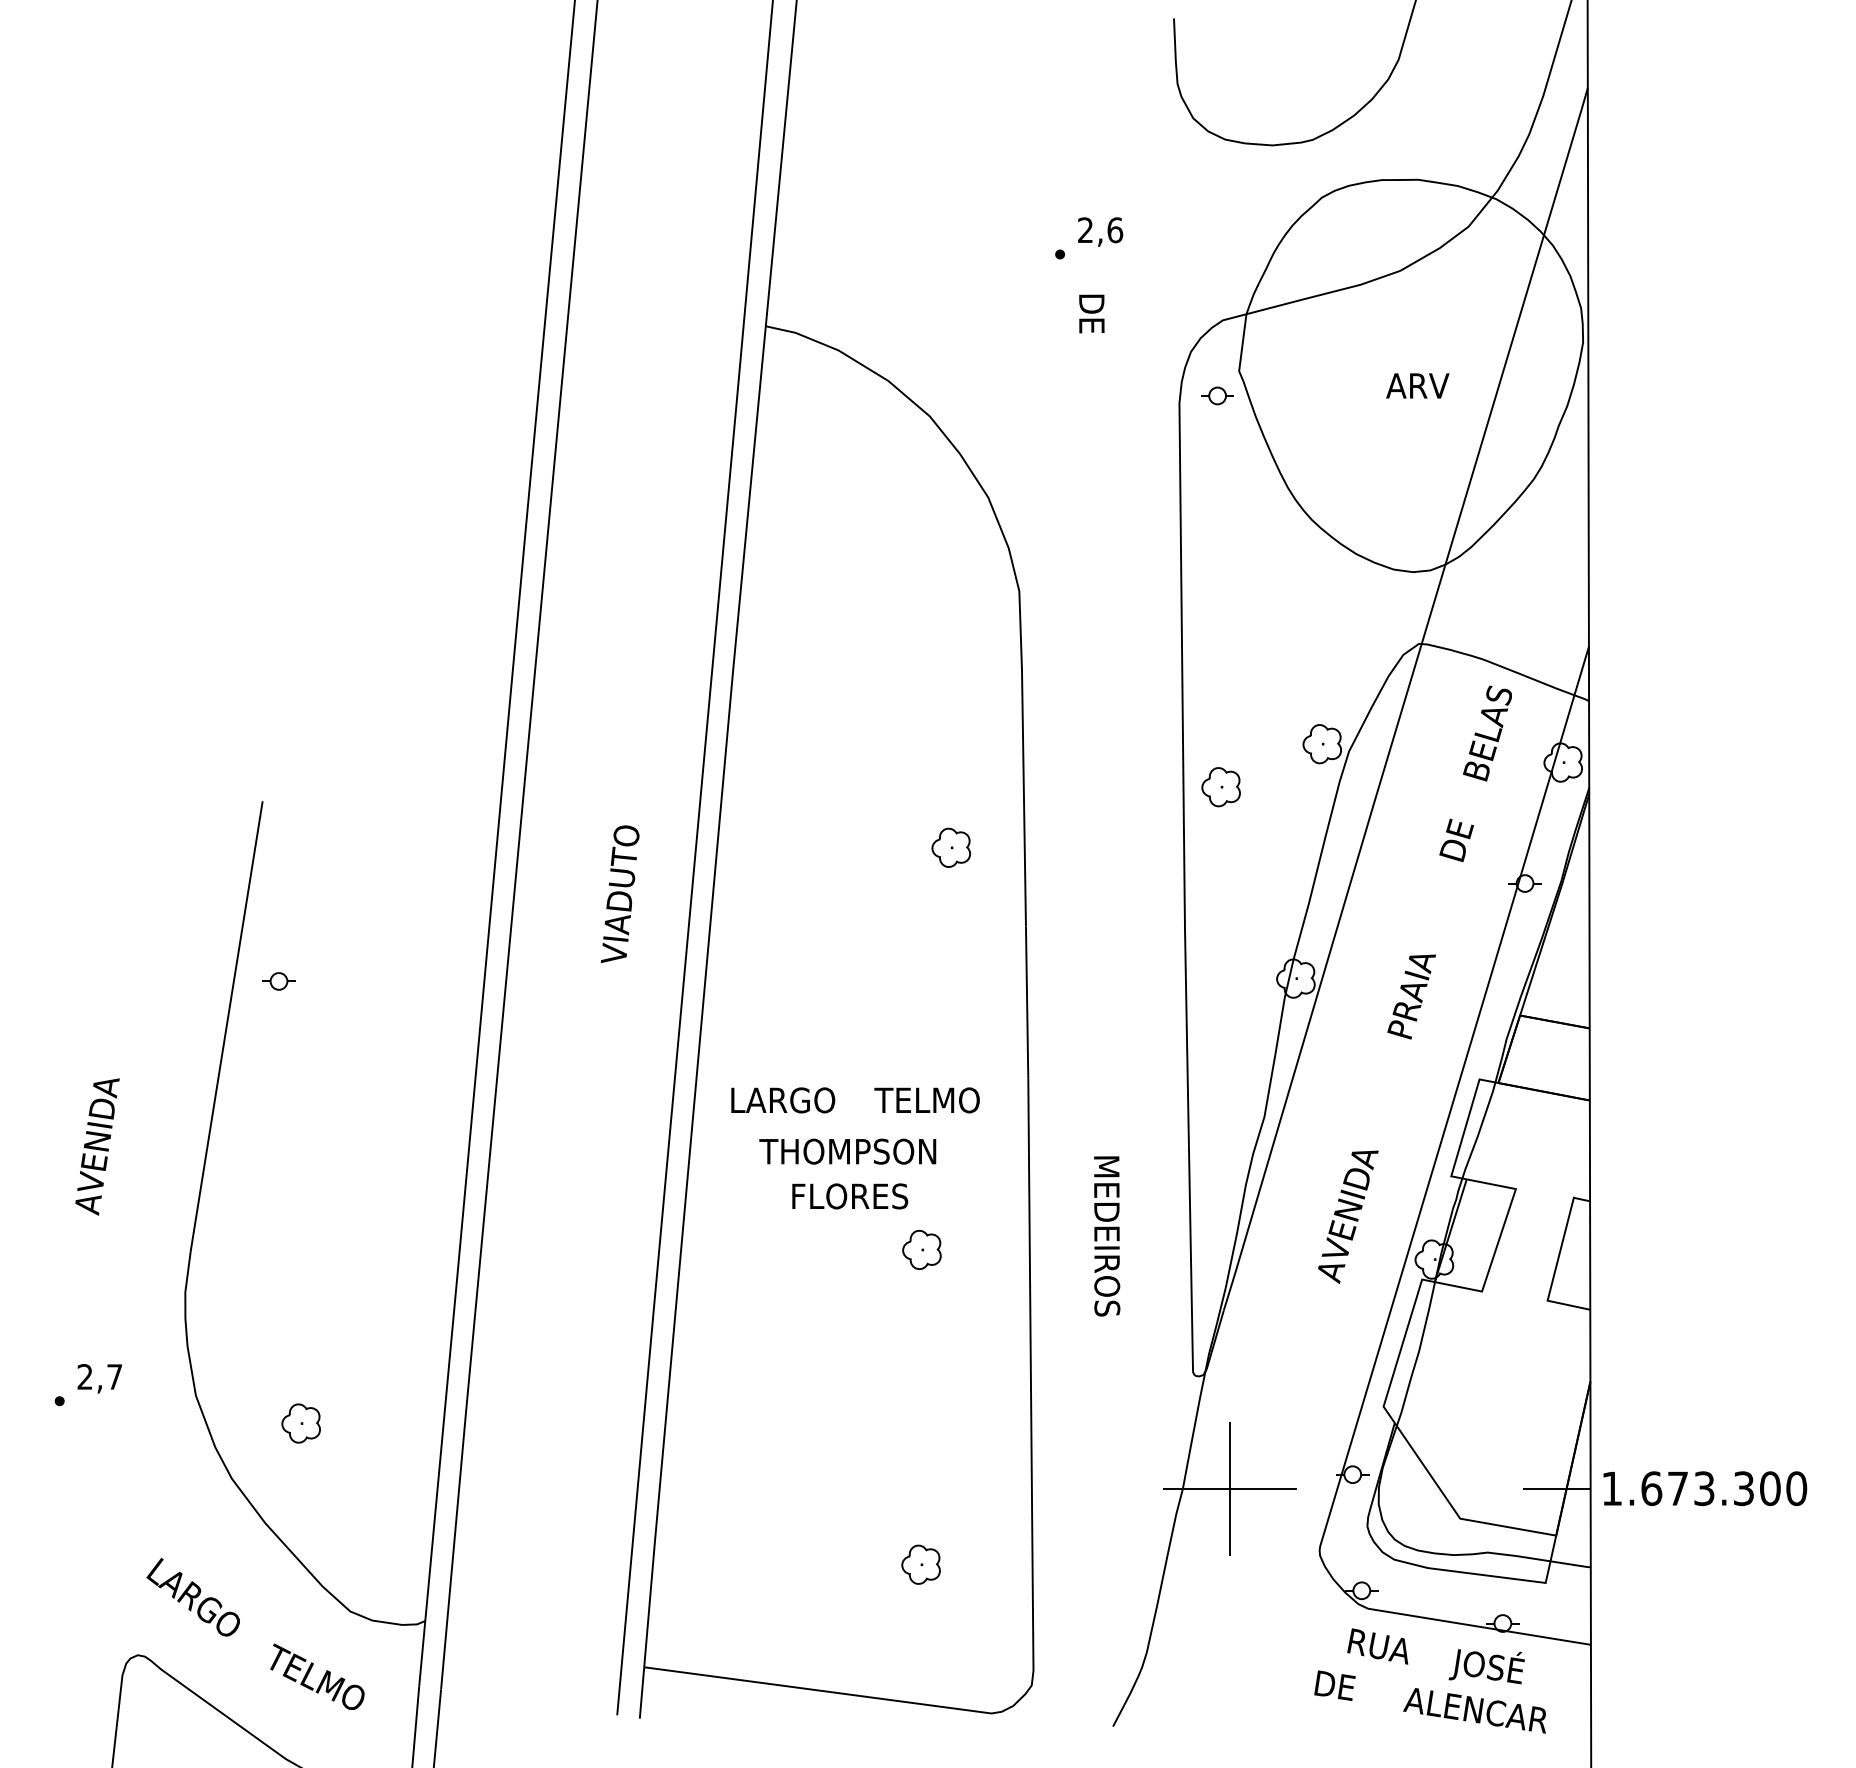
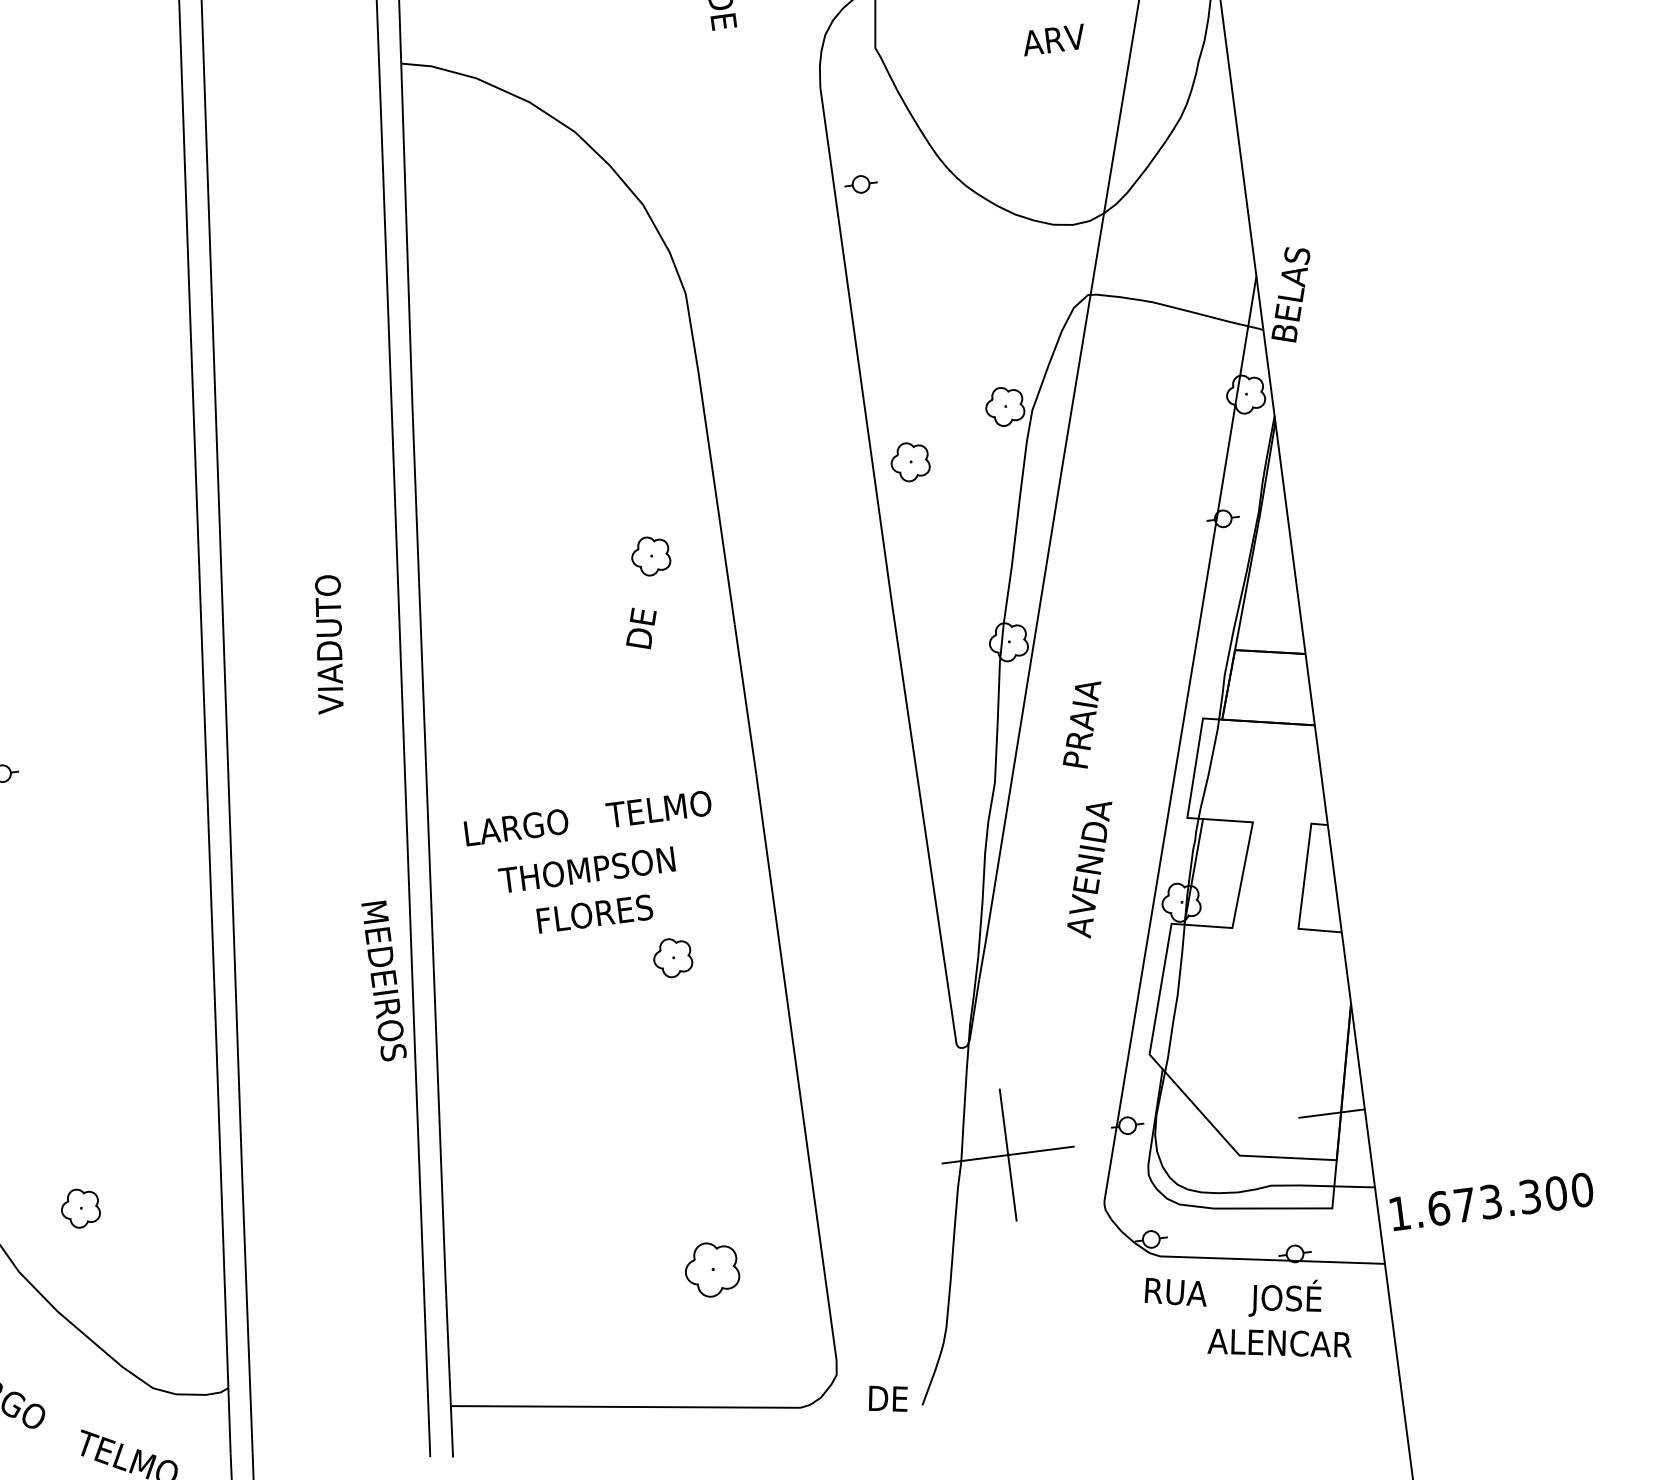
part: (1217, 395) -> (860, 183), moved
text: (1487, 733) -> (1290, 294), moved
text: (1456, 840) -> (641, 628), moved
text: (1411, 996) -> (1082, 725), moved
text: (1107, 1236) -> (384, 981), moved
text: (1705, 1488) -> (1492, 1201), moved
part: (920, 1564) -> (711, 1269), size x1.4
text: (1334, 1685) -> (887, 1398), moved

